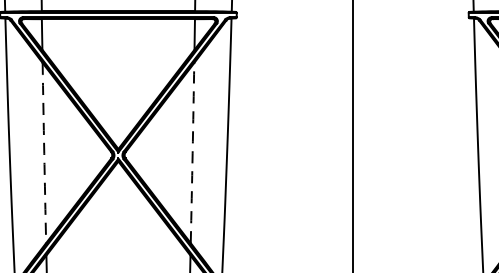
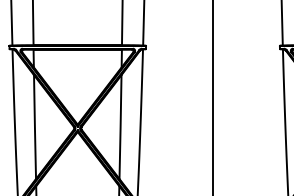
arc: (43, 153) -> (34, 127), dashed -> solid
arc: (192, 153) -> (120, 127), dashed -> solid

